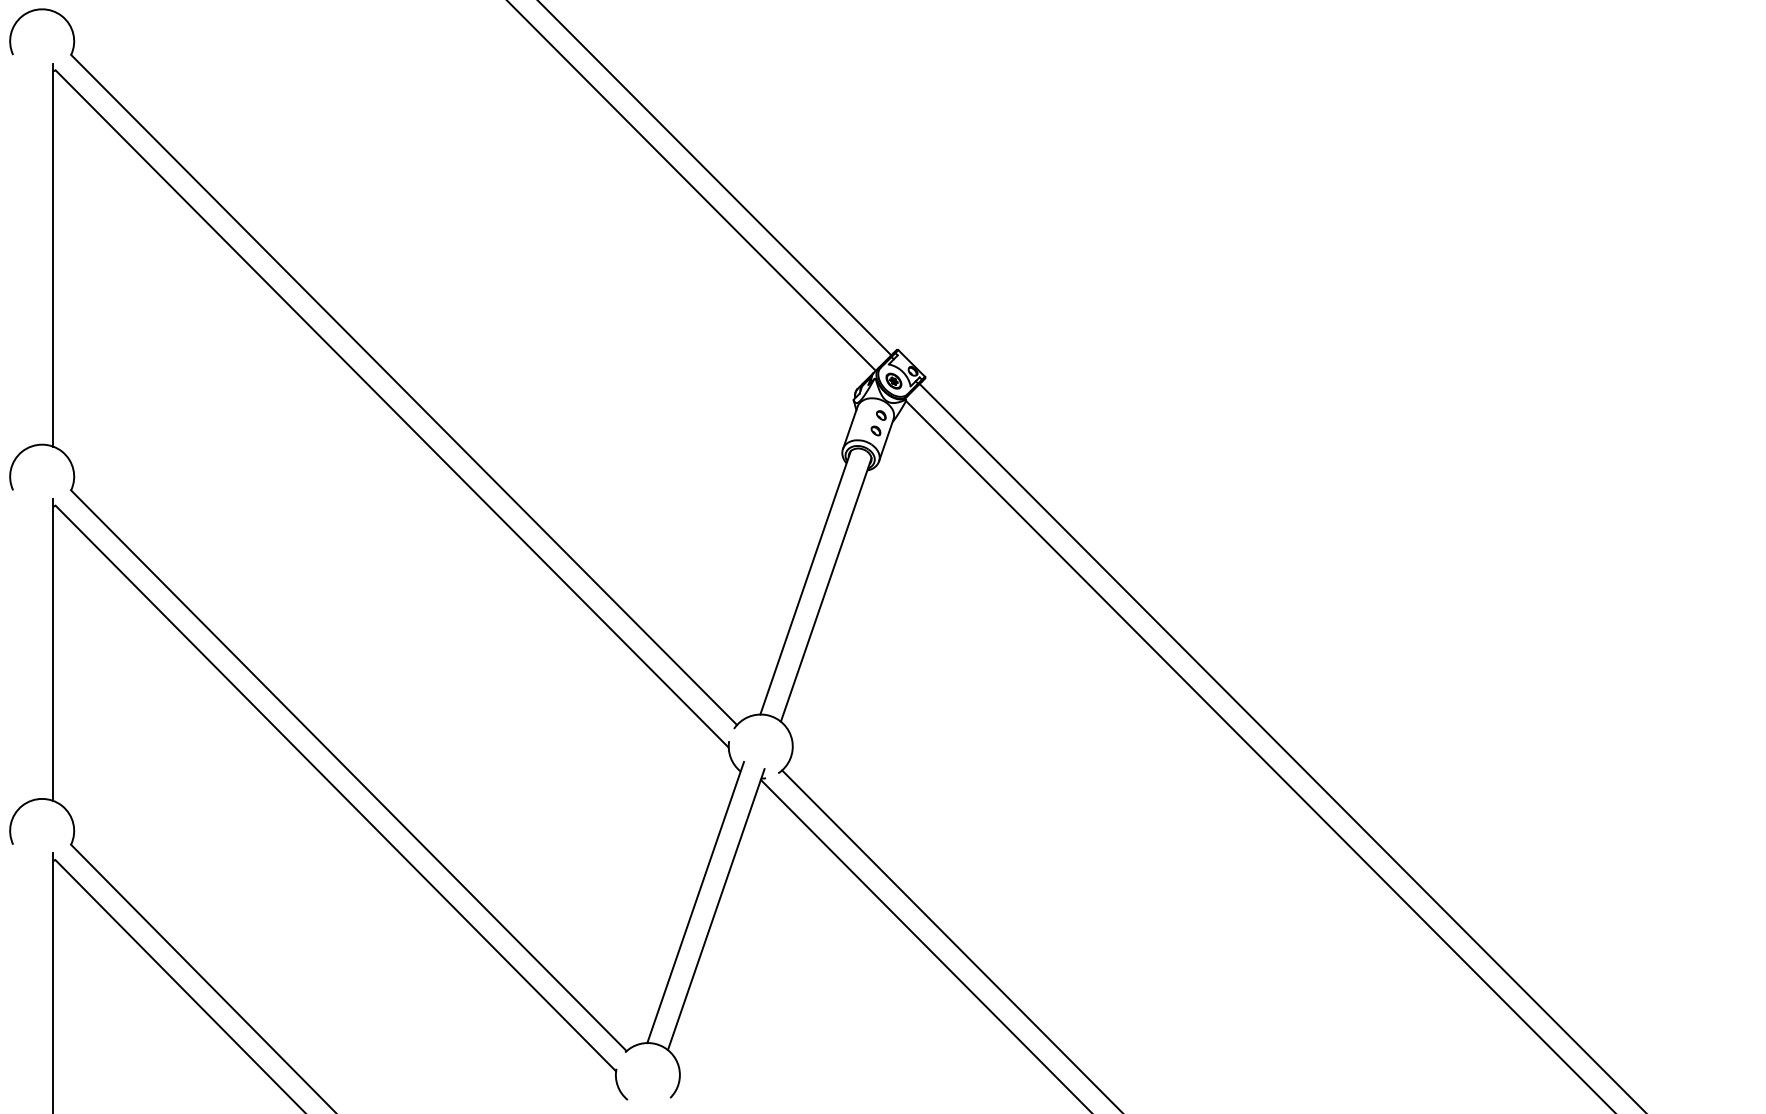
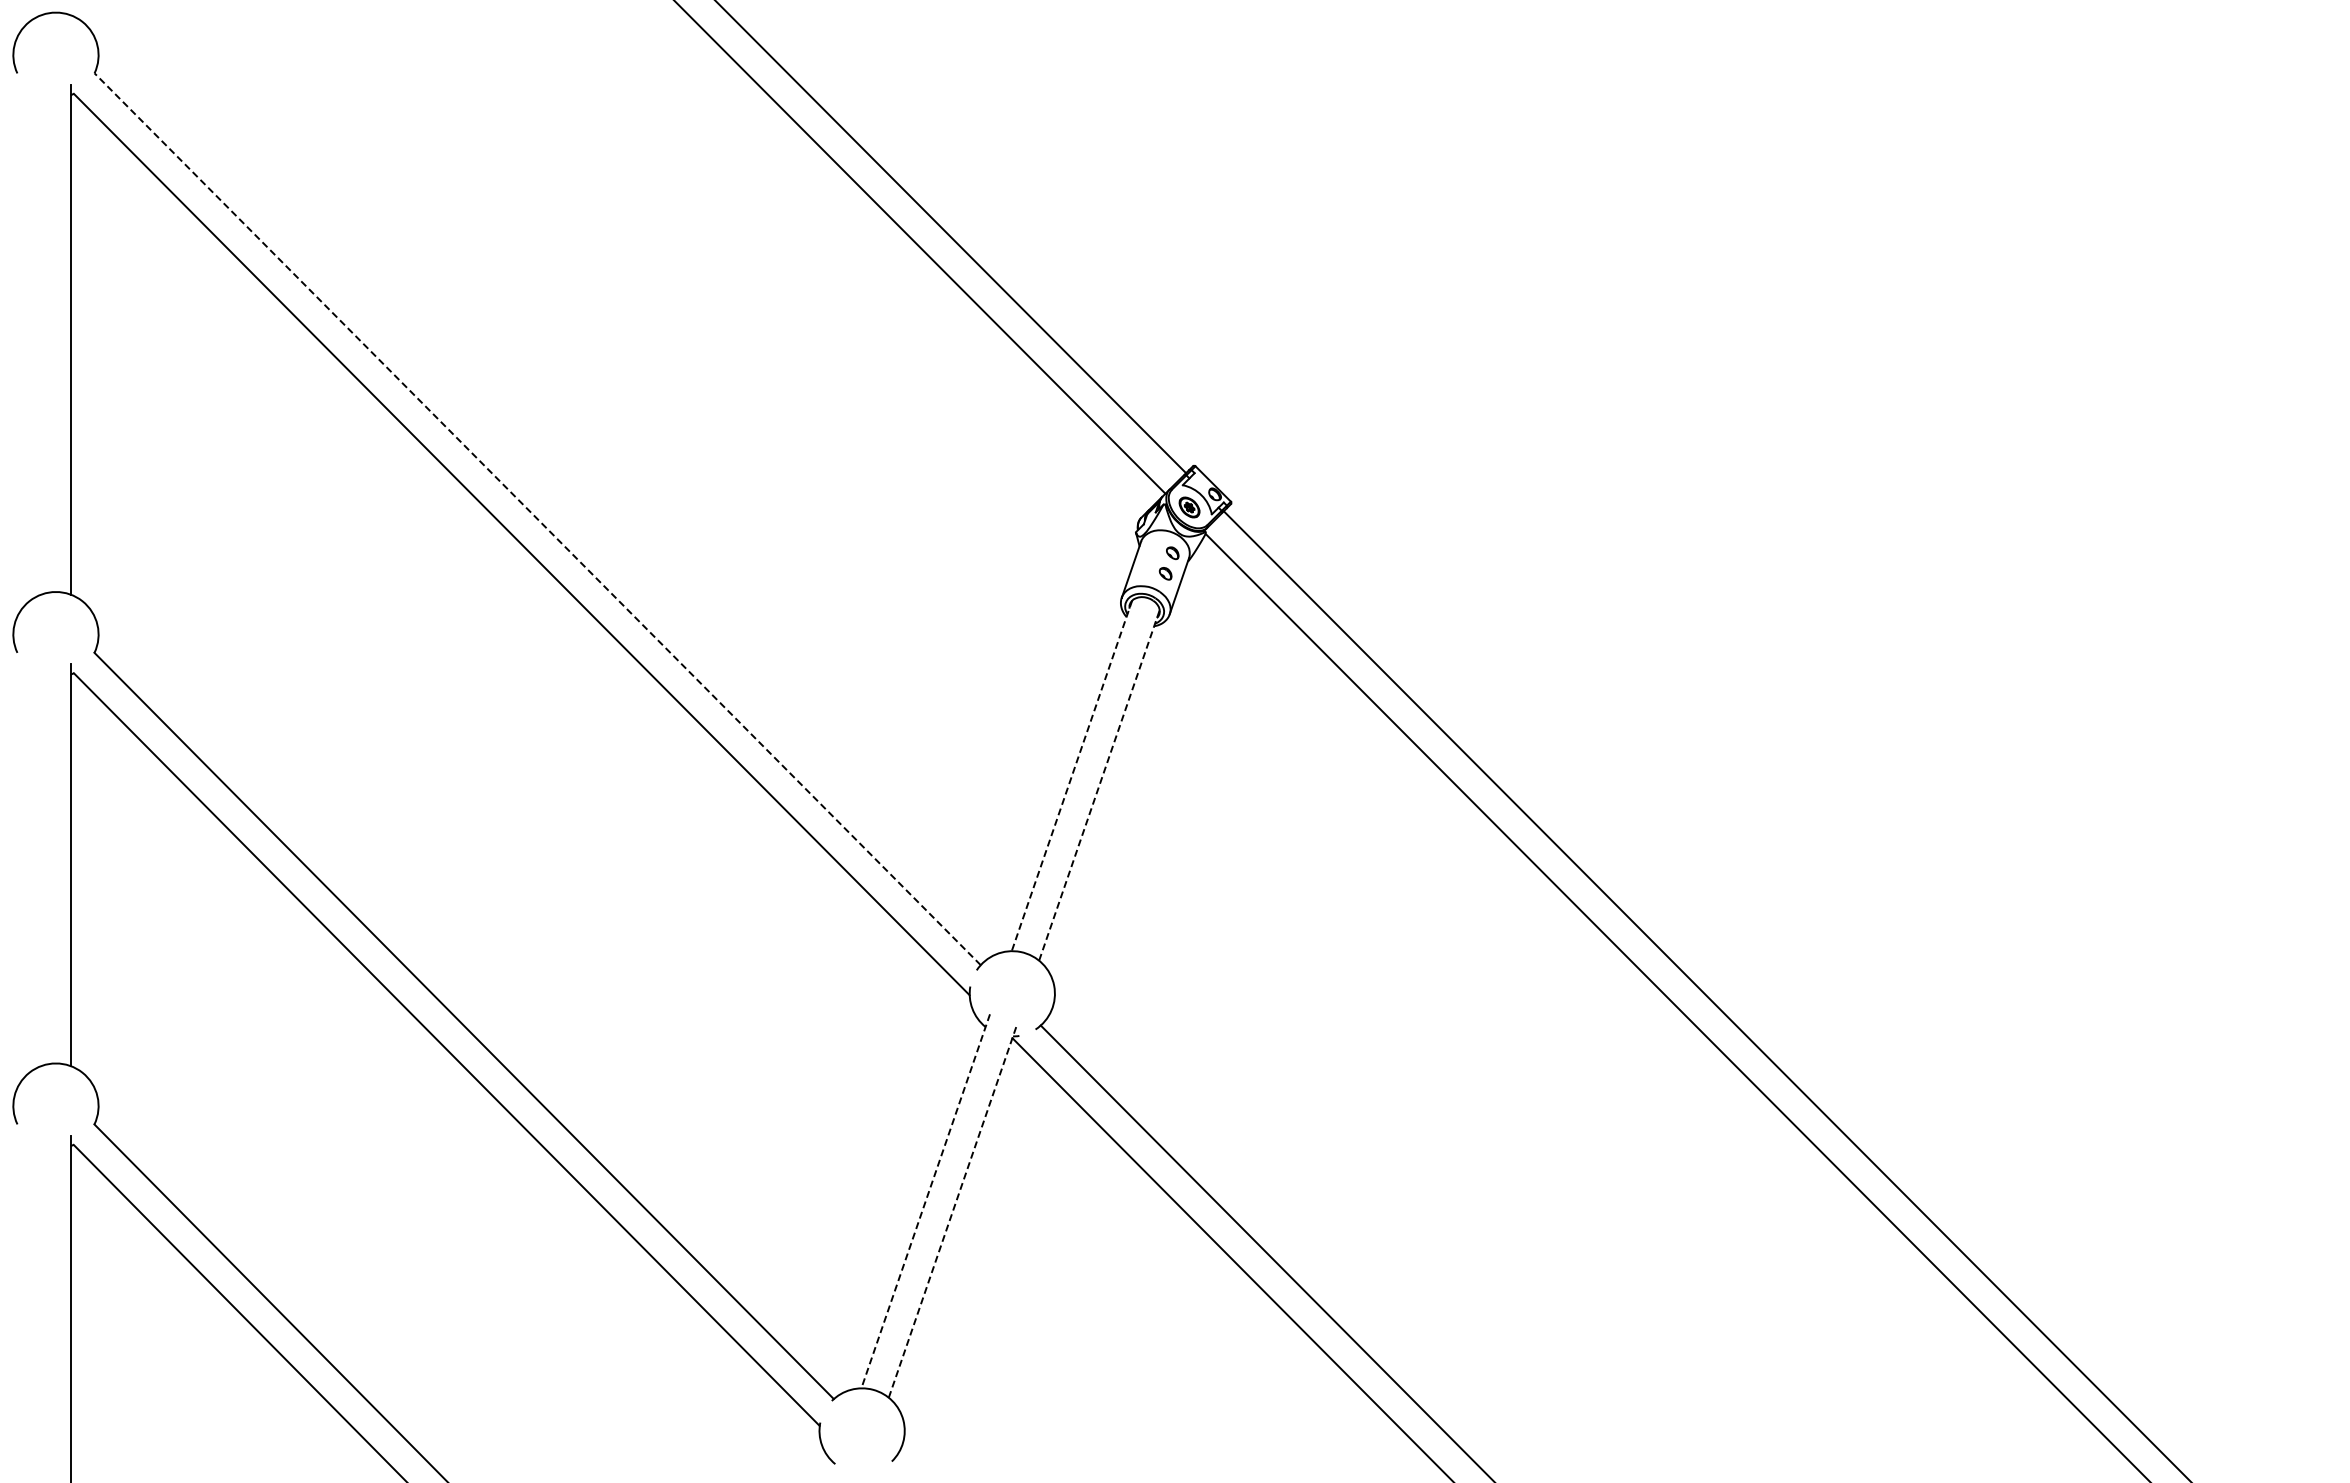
line: (403, 390) -> (537, 519), solid -> dashed
line: (805, 583) -> (1071, 776), solid -> dashed
line: (826, 589) -> (1099, 784), solid -> dashed
line: (695, 902) -> (925, 1201), solid -> dashed
line: (716, 909) -> (953, 1210), solid -> dashed

